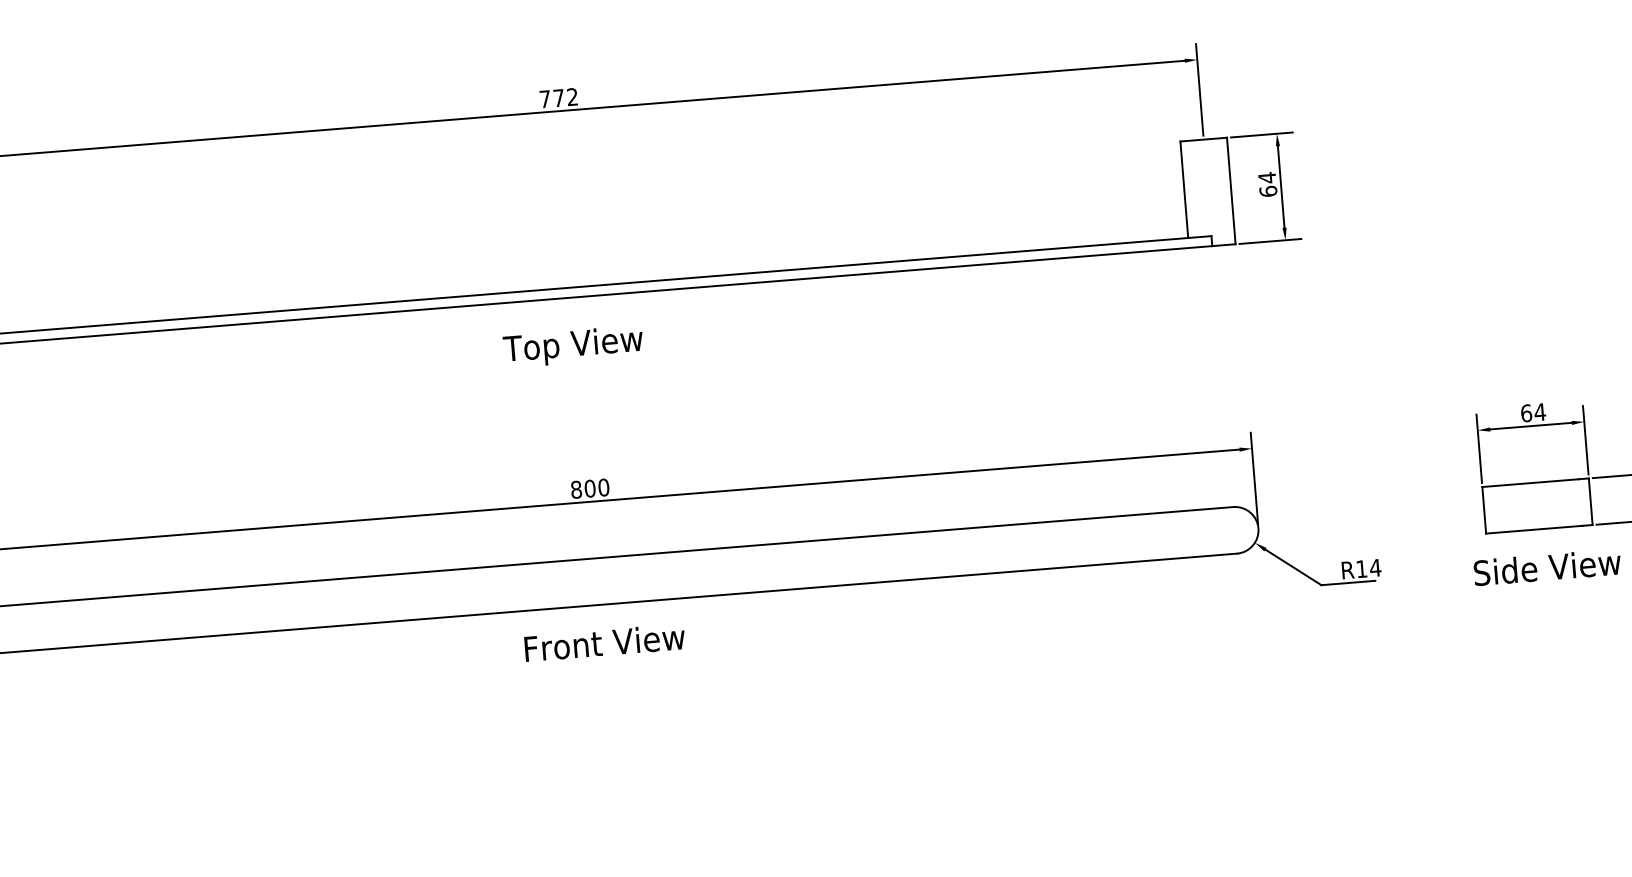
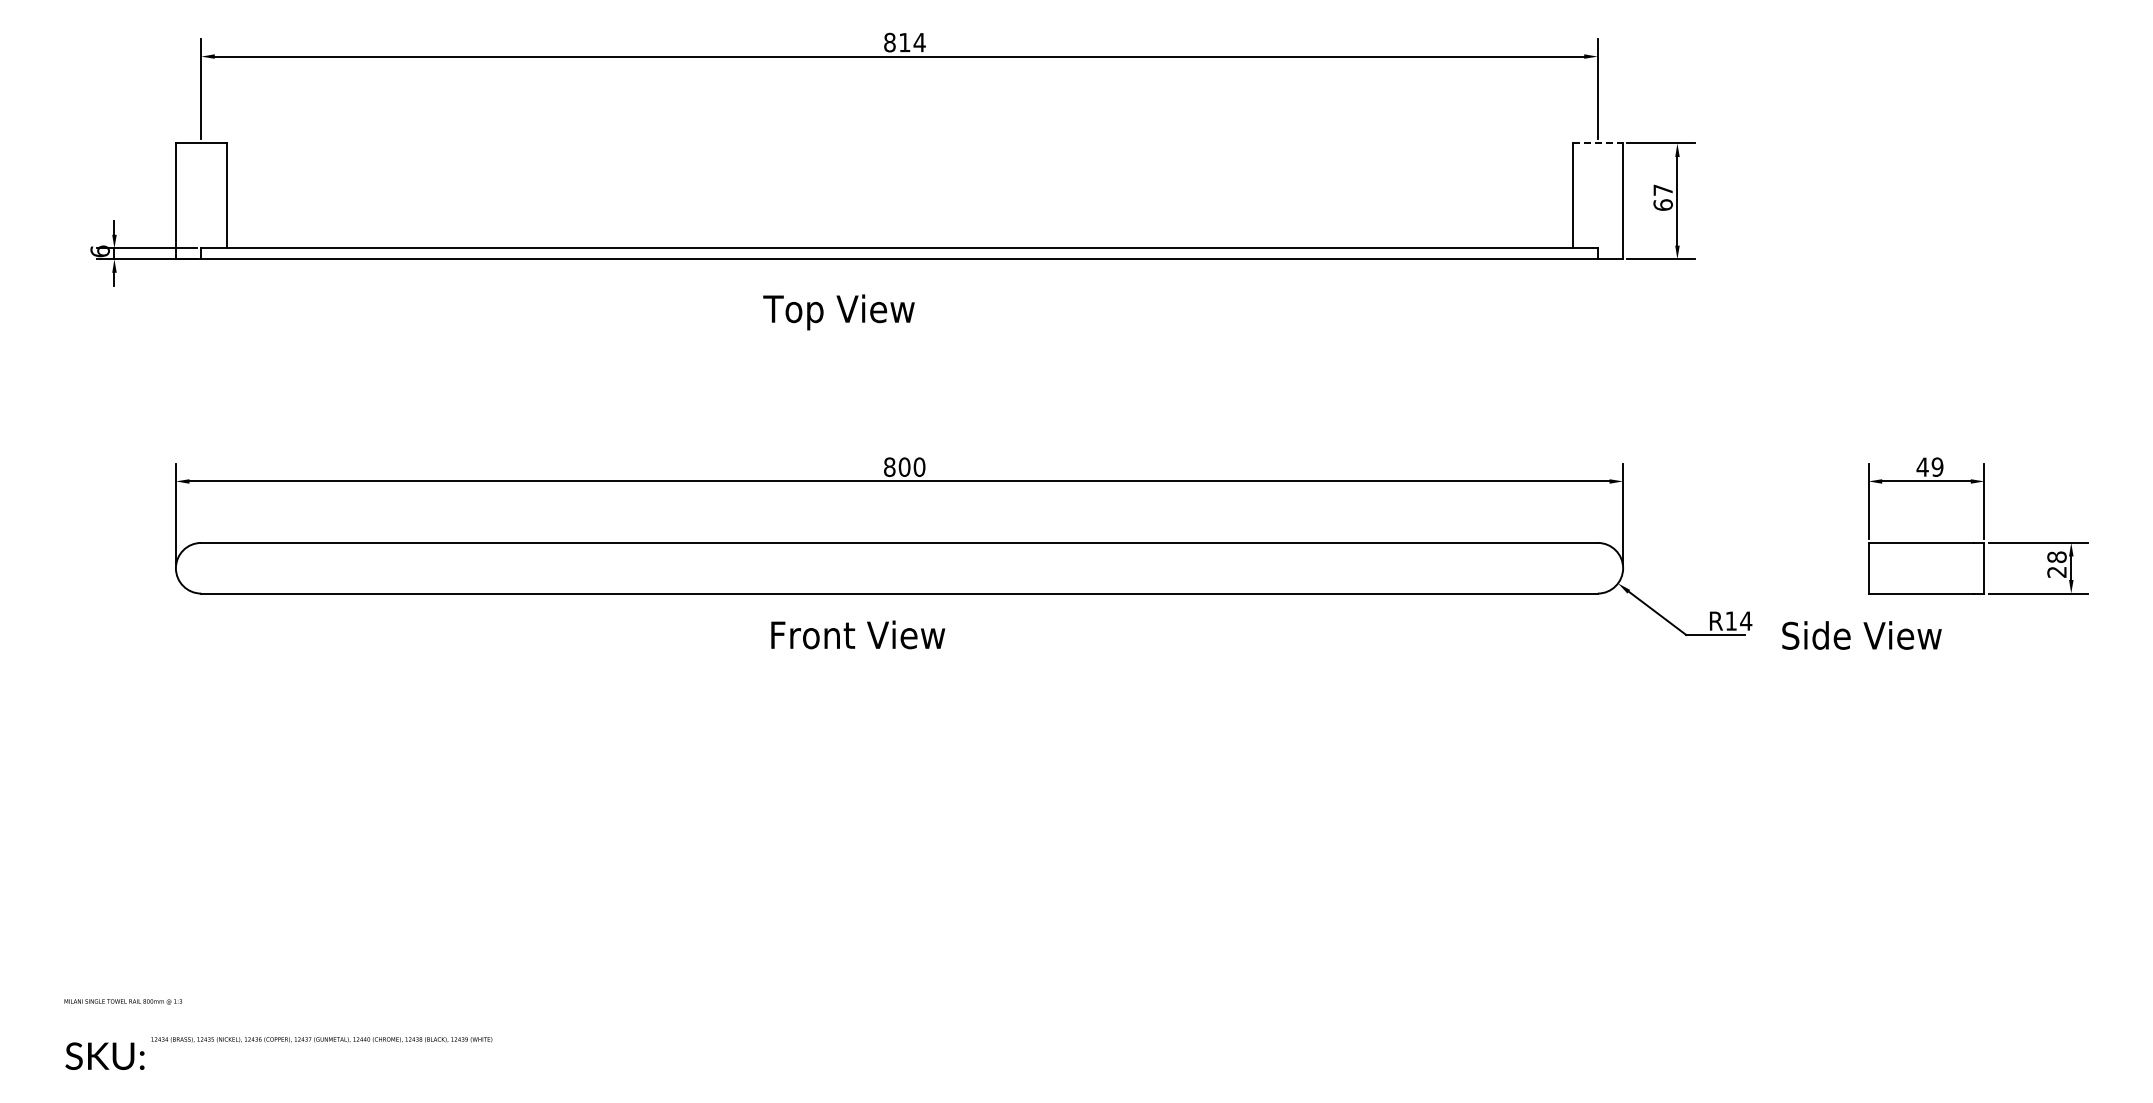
text: (558, 98) -> (904, 42), 772 -> 814
line: (1204, 139) -> (1598, 143), solid -> dashed
text: (1266, 178) -> (1662, 190), 64 -> 67
text: (573, 346) -> (838, 312), moved
text: (1532, 412) -> (1929, 466), 64 -> 49
text: (1547, 567) -> (1861, 635), moved
text: (605, 642) -> (858, 634), moved

